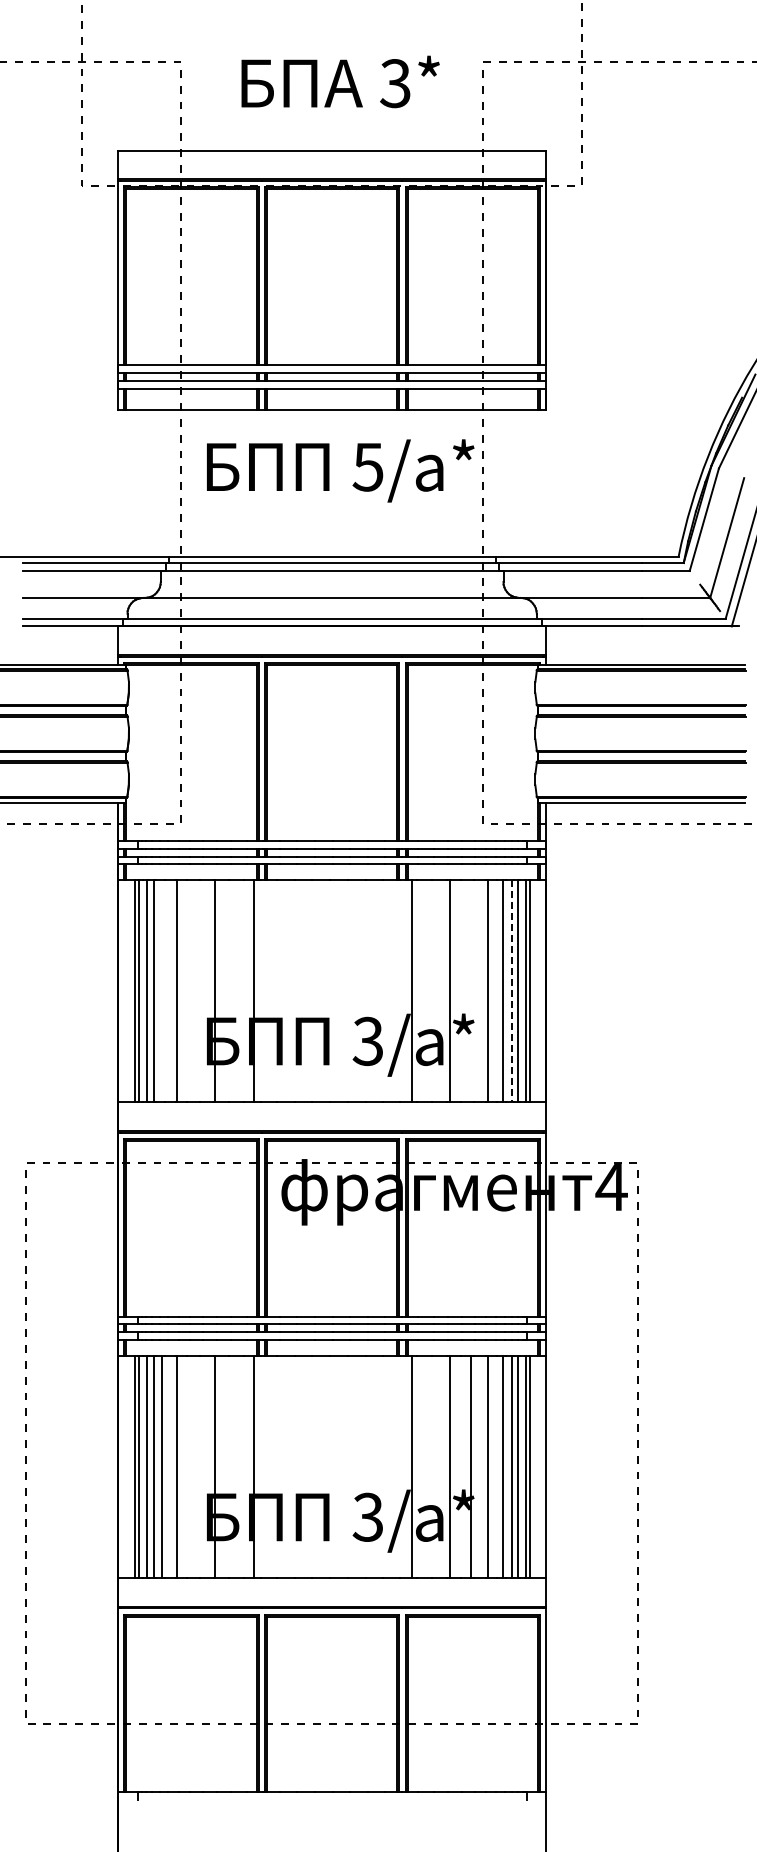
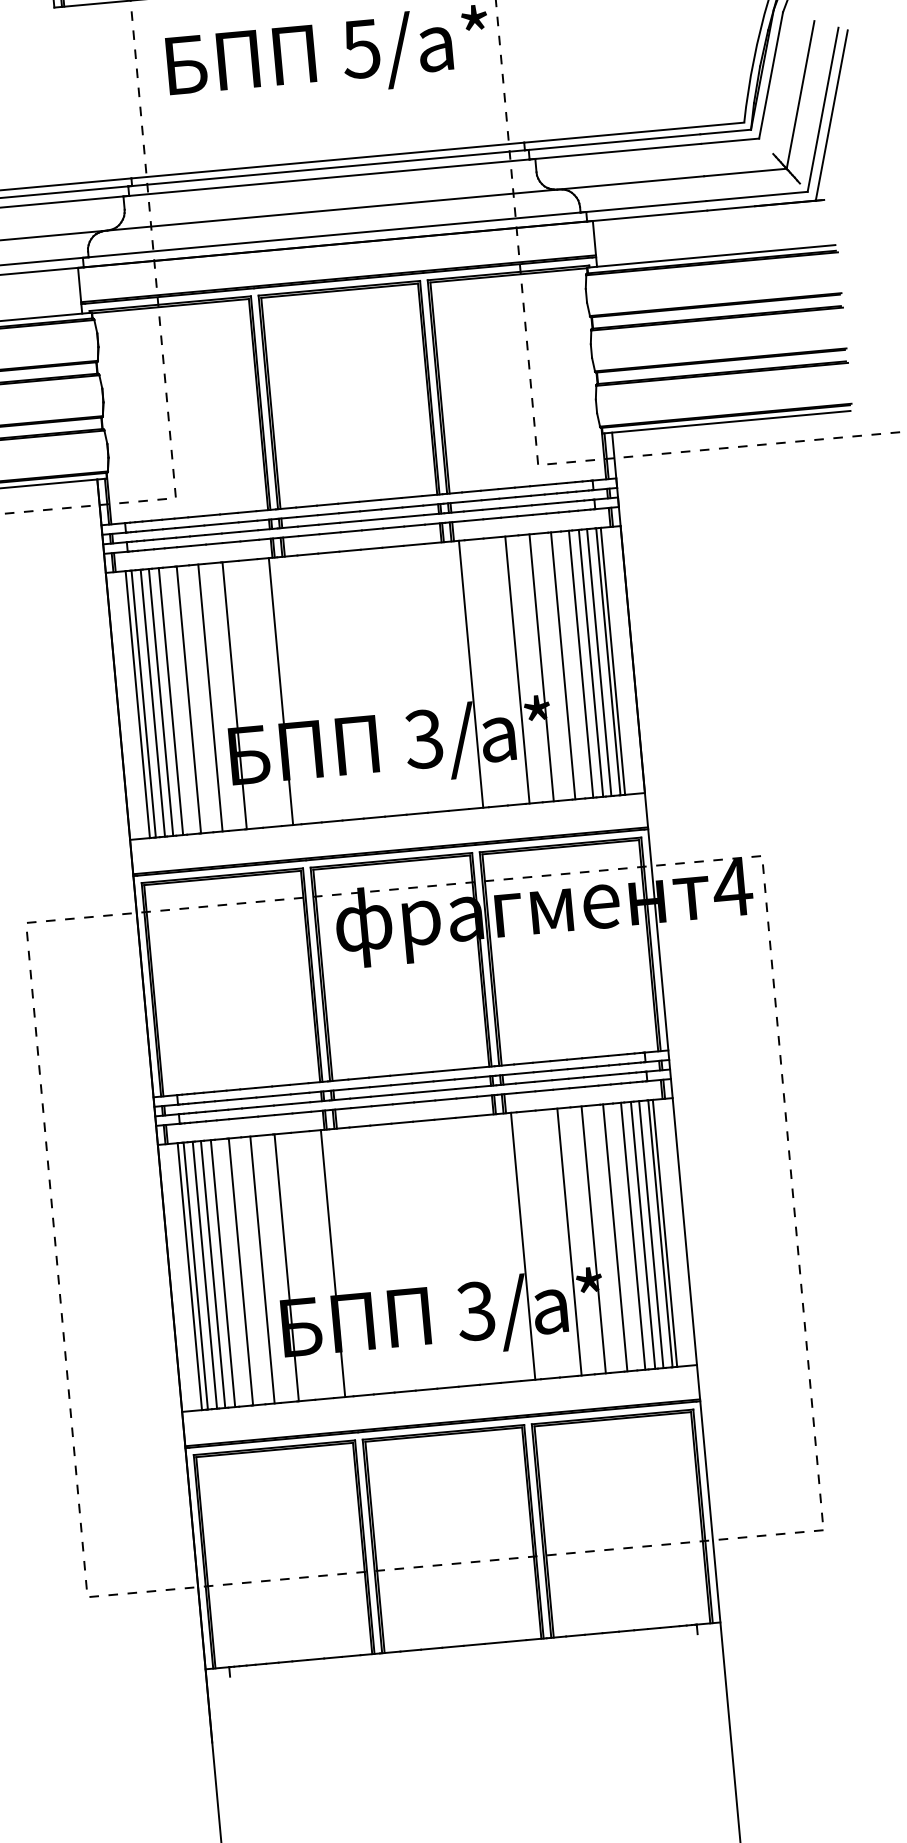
line: (162, 991) -> (171, 701), added
line: (194, 991) -> (209, 698), added
line: (470, 991) -> (541, 668), added
line: (511, 991) -> (590, 663), dashed -> solid
line: (194, 1467) -> (261, 1270), added

